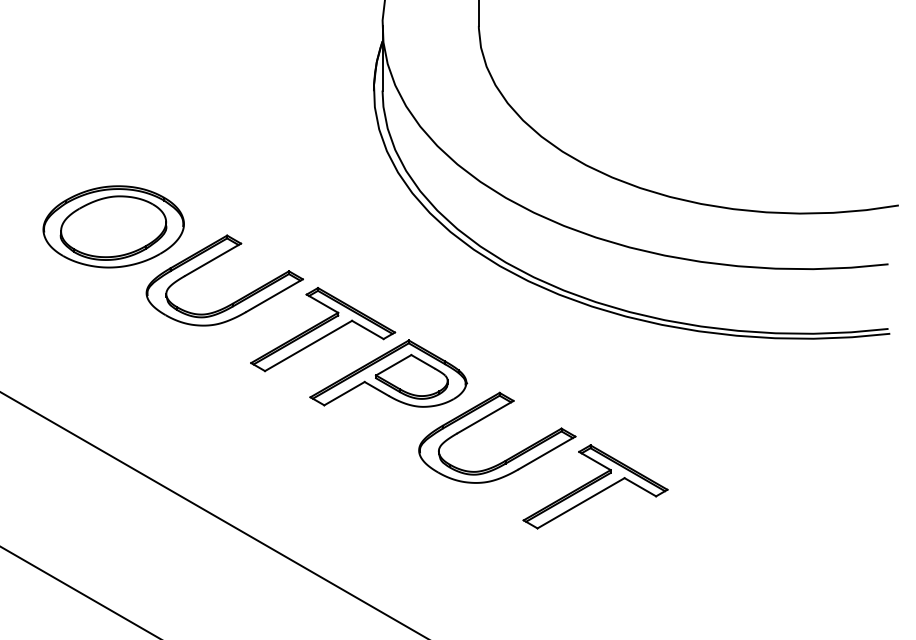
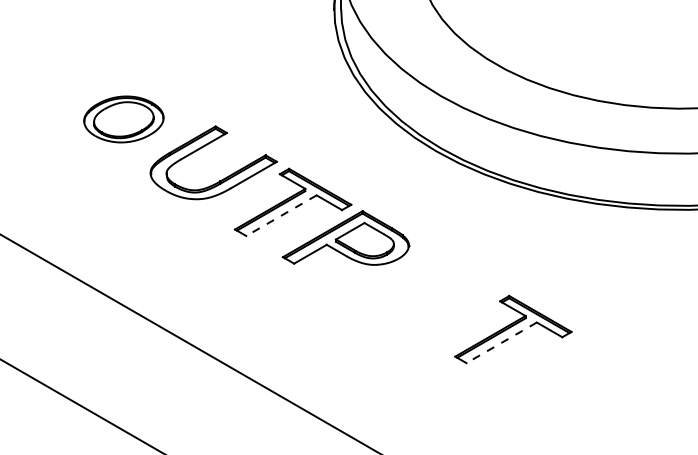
part: (113, 226) -> (123, 119), size x0.7
line: (308, 346) -> (281, 216), solid -> dashed
part: (487, 417) -> (426, 273), removed
line: (580, 503) -> (501, 343), solid -> dashed

